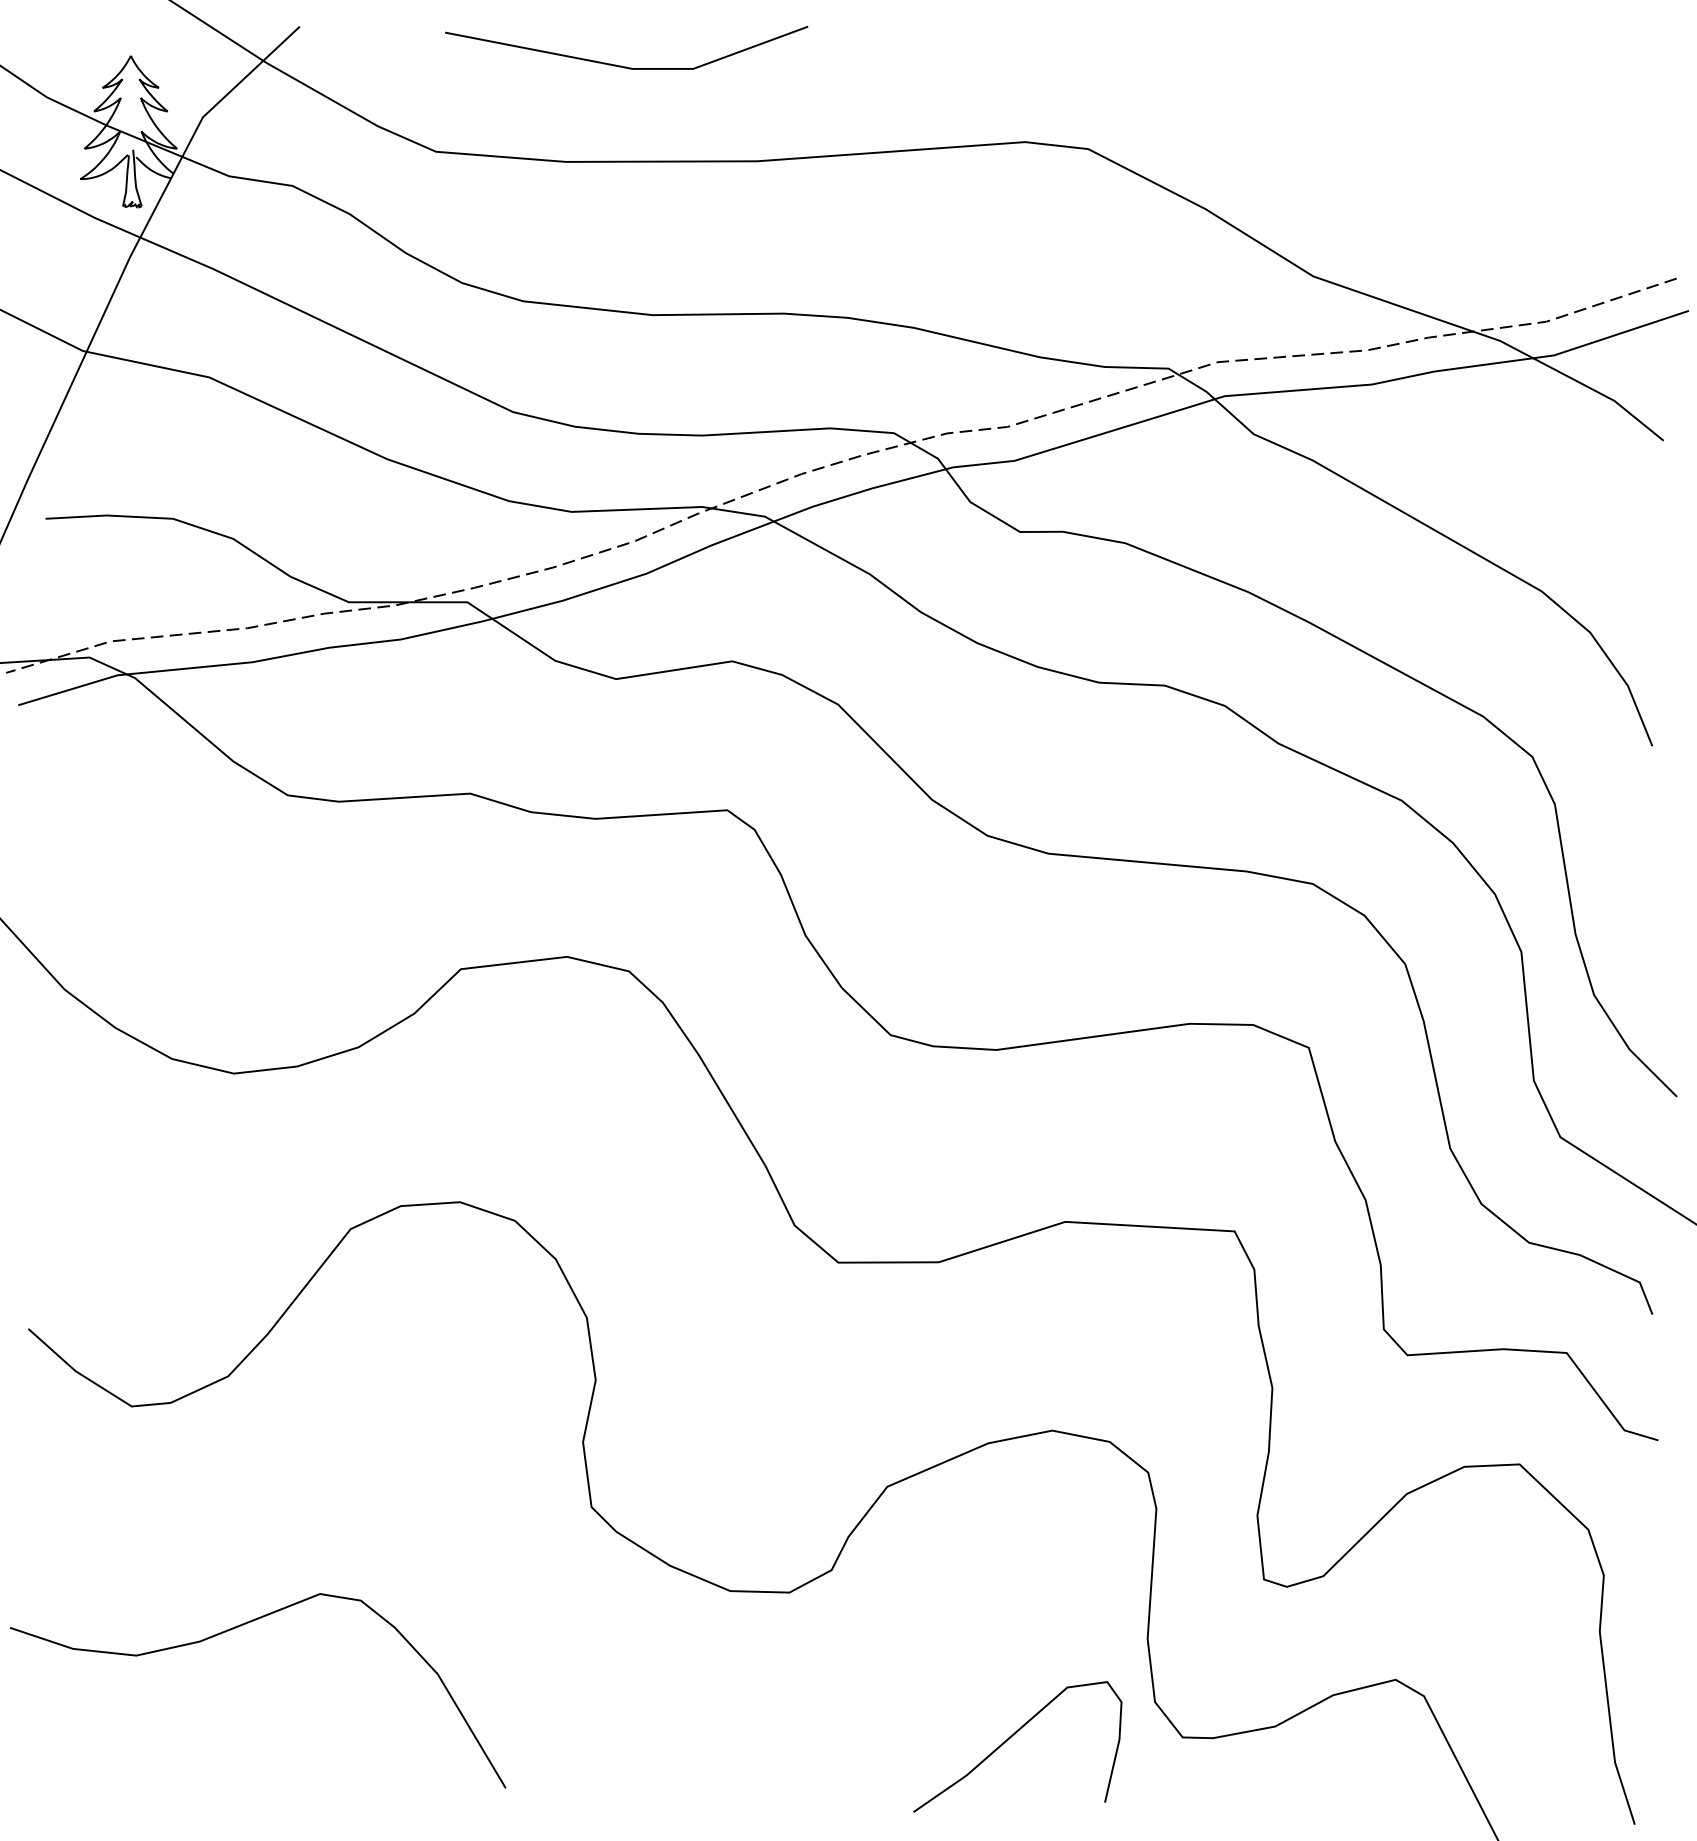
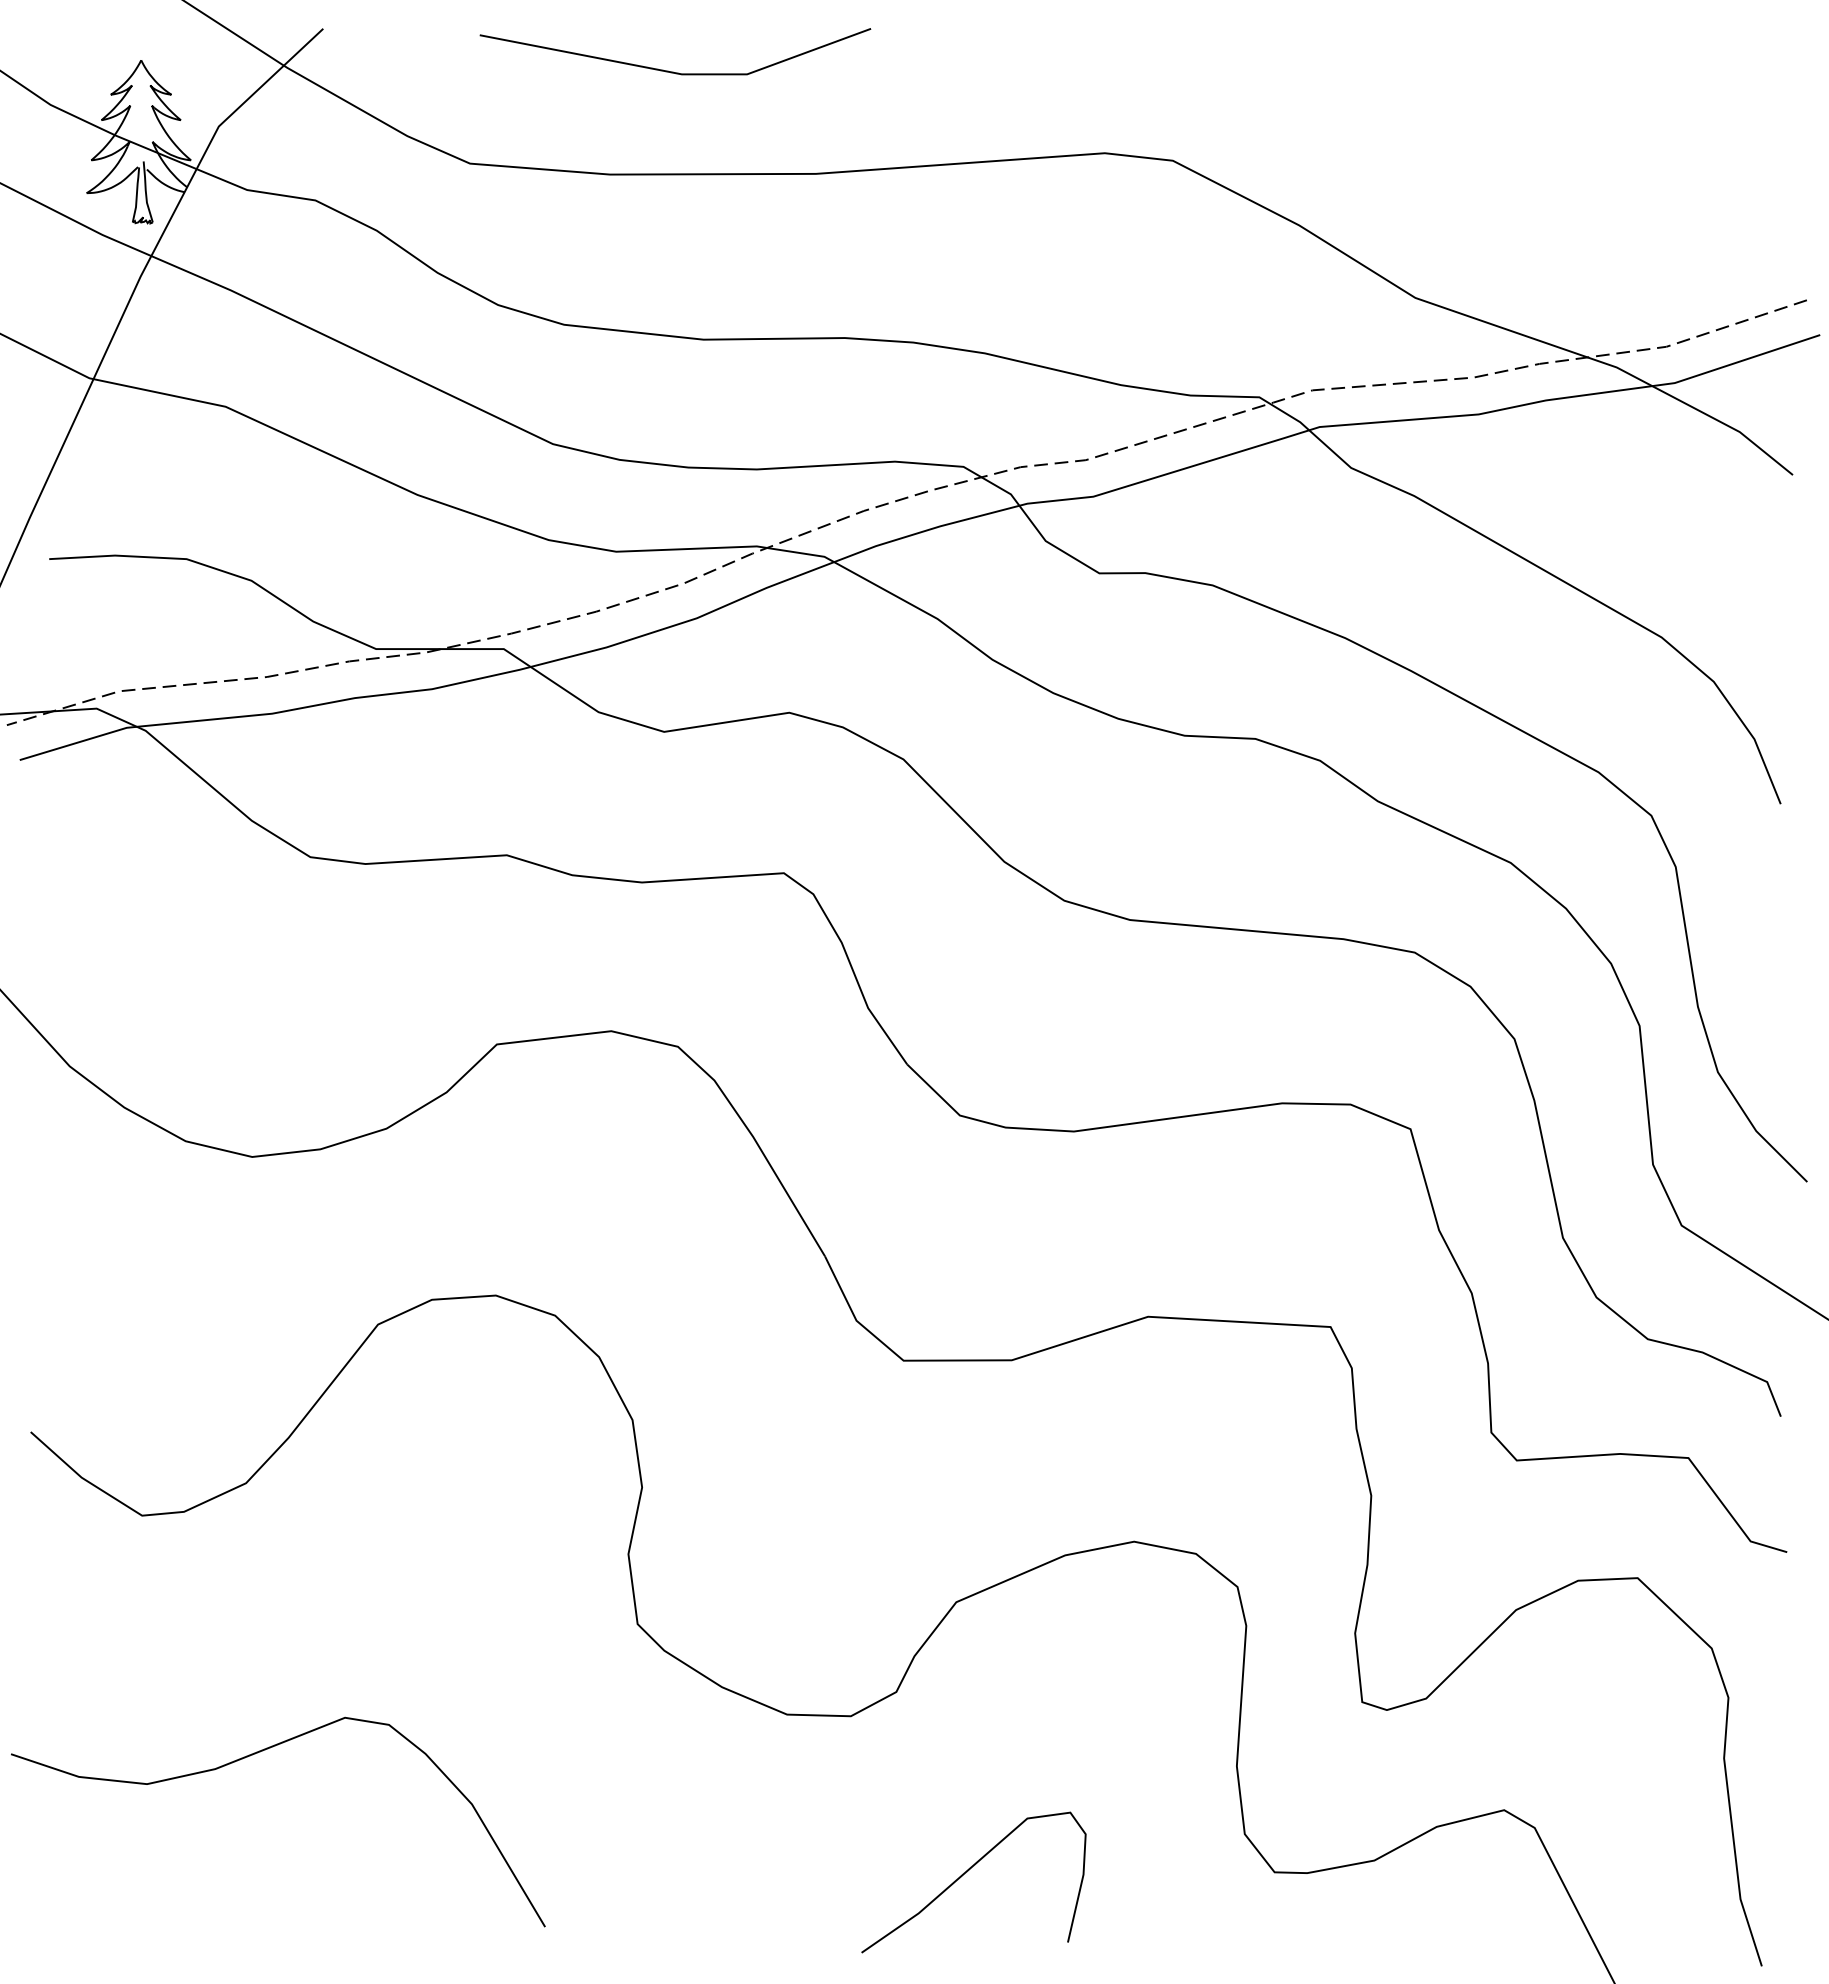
curve: (1011, 1737) -> (967, 1872), moved

